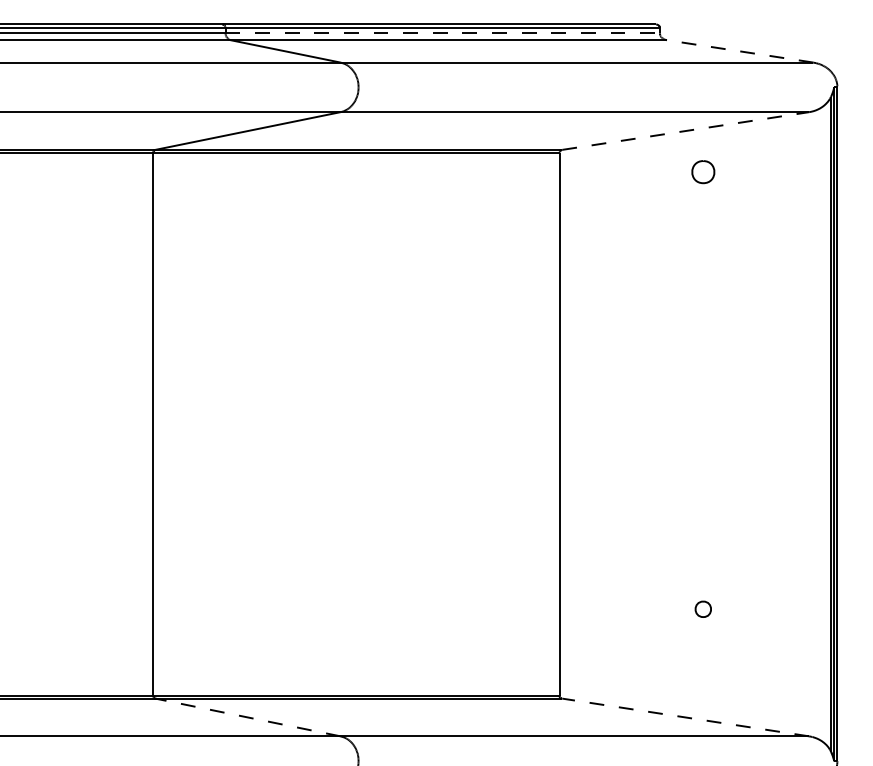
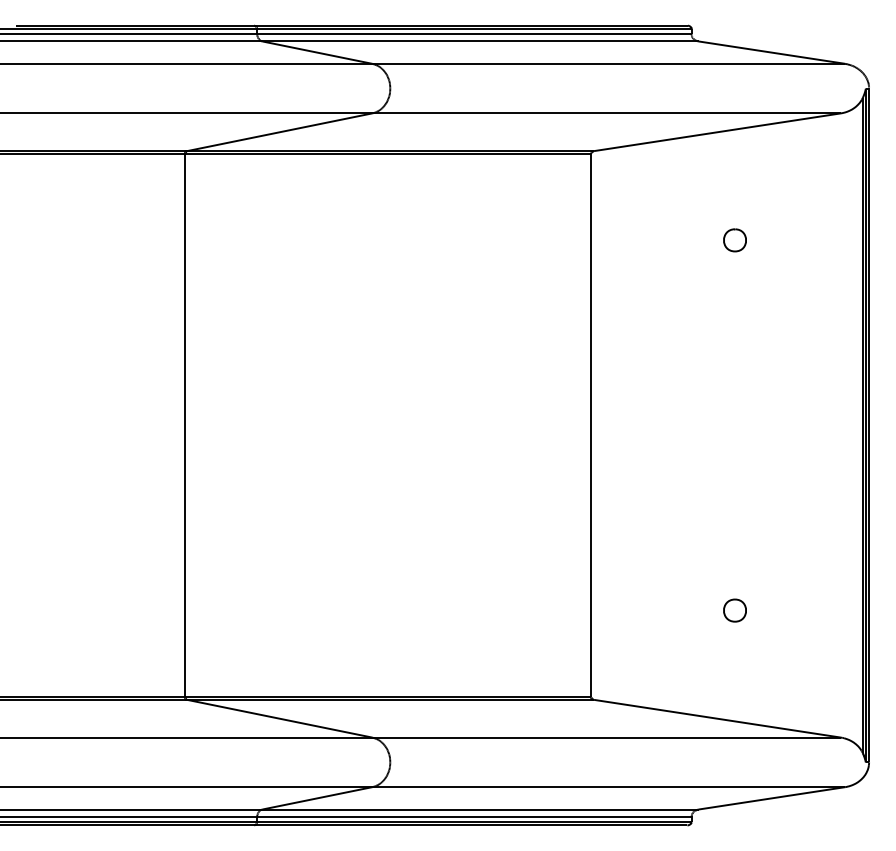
line: (442, 33) -> (474, 34), dashed -> solid
line: (739, 51) -> (771, 52), dashed -> solid
line: (685, 131) -> (717, 132), dashed -> solid
part: (702, 172) -> (734, 240), moved
part: (702, 609) -> (734, 610), size x1.43
line: (247, 717) -> (279, 718), dashed -> solid
line: (685, 717) -> (717, 718), dashed -> solid

